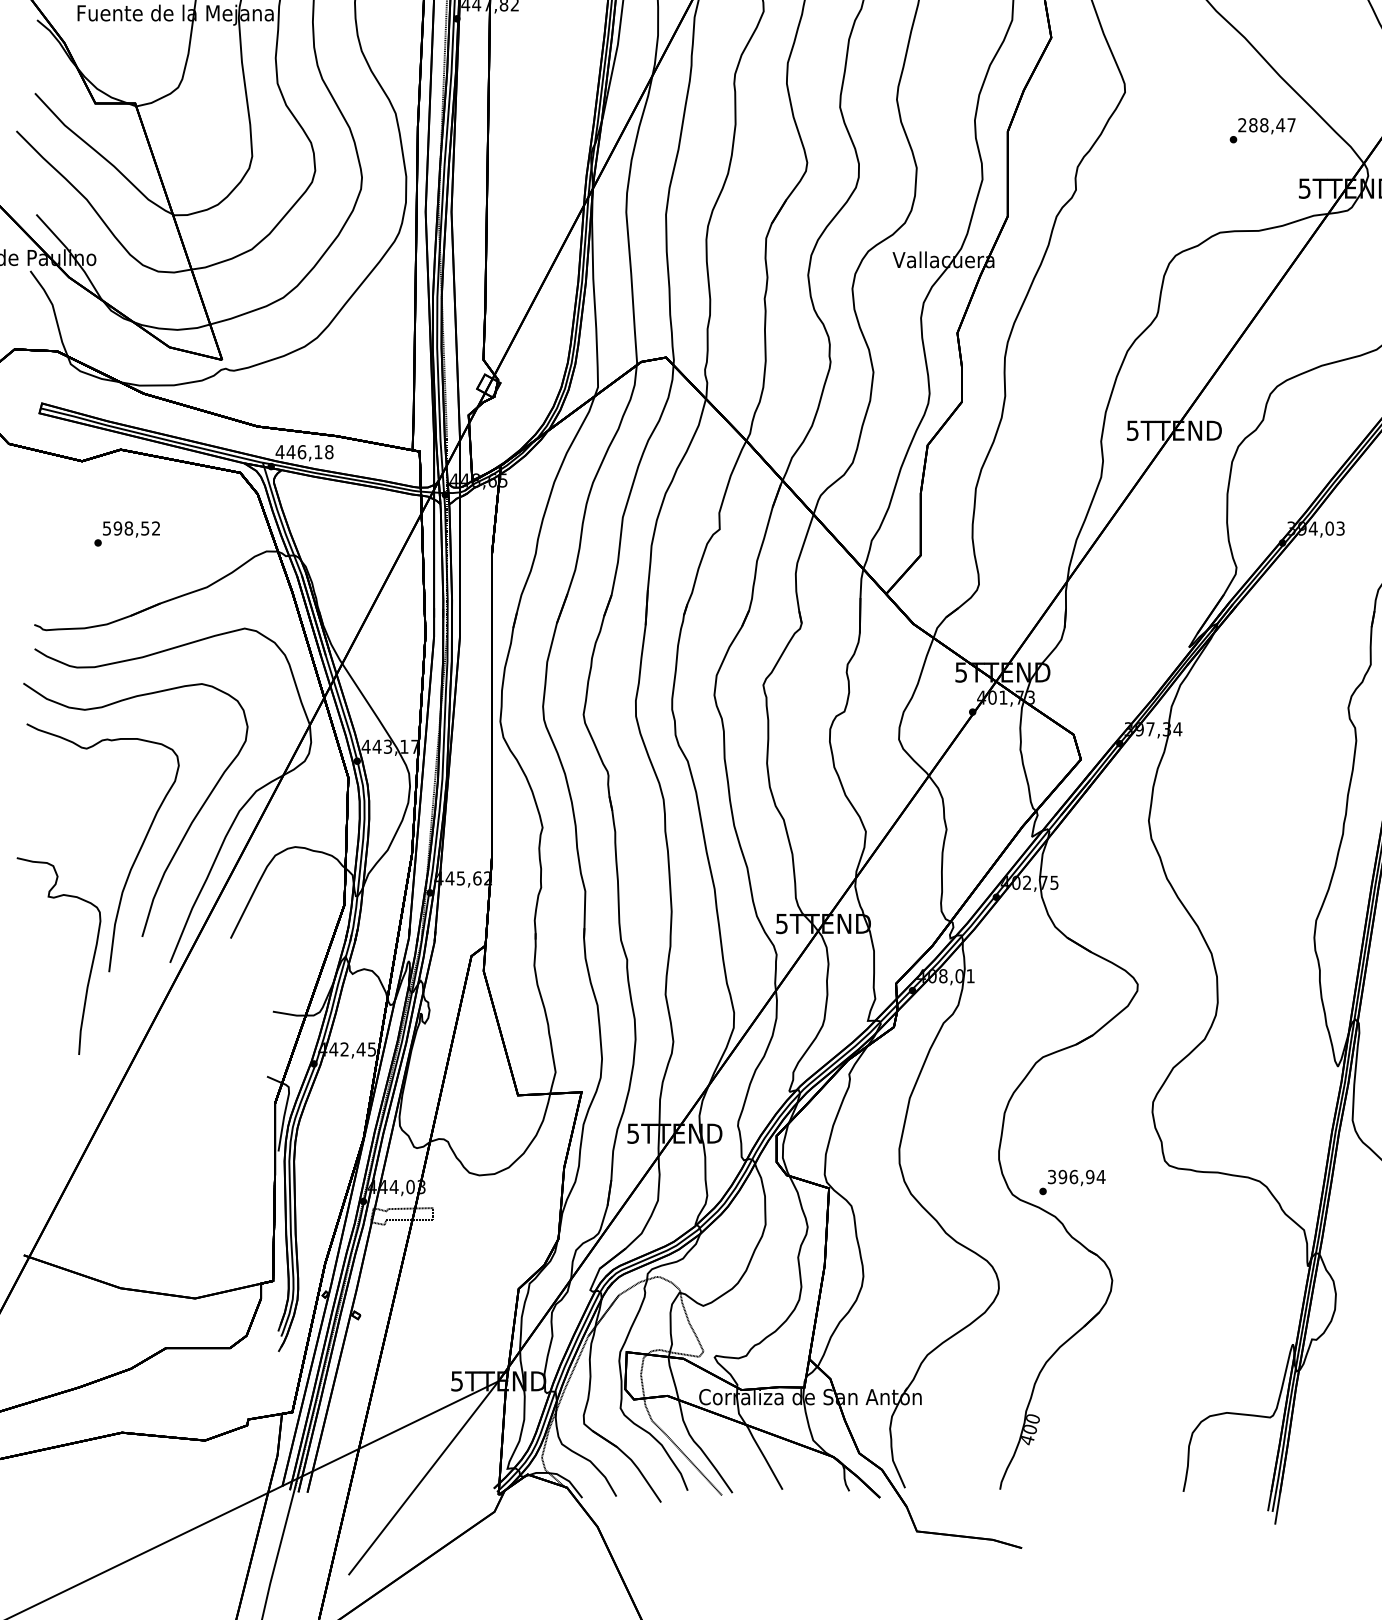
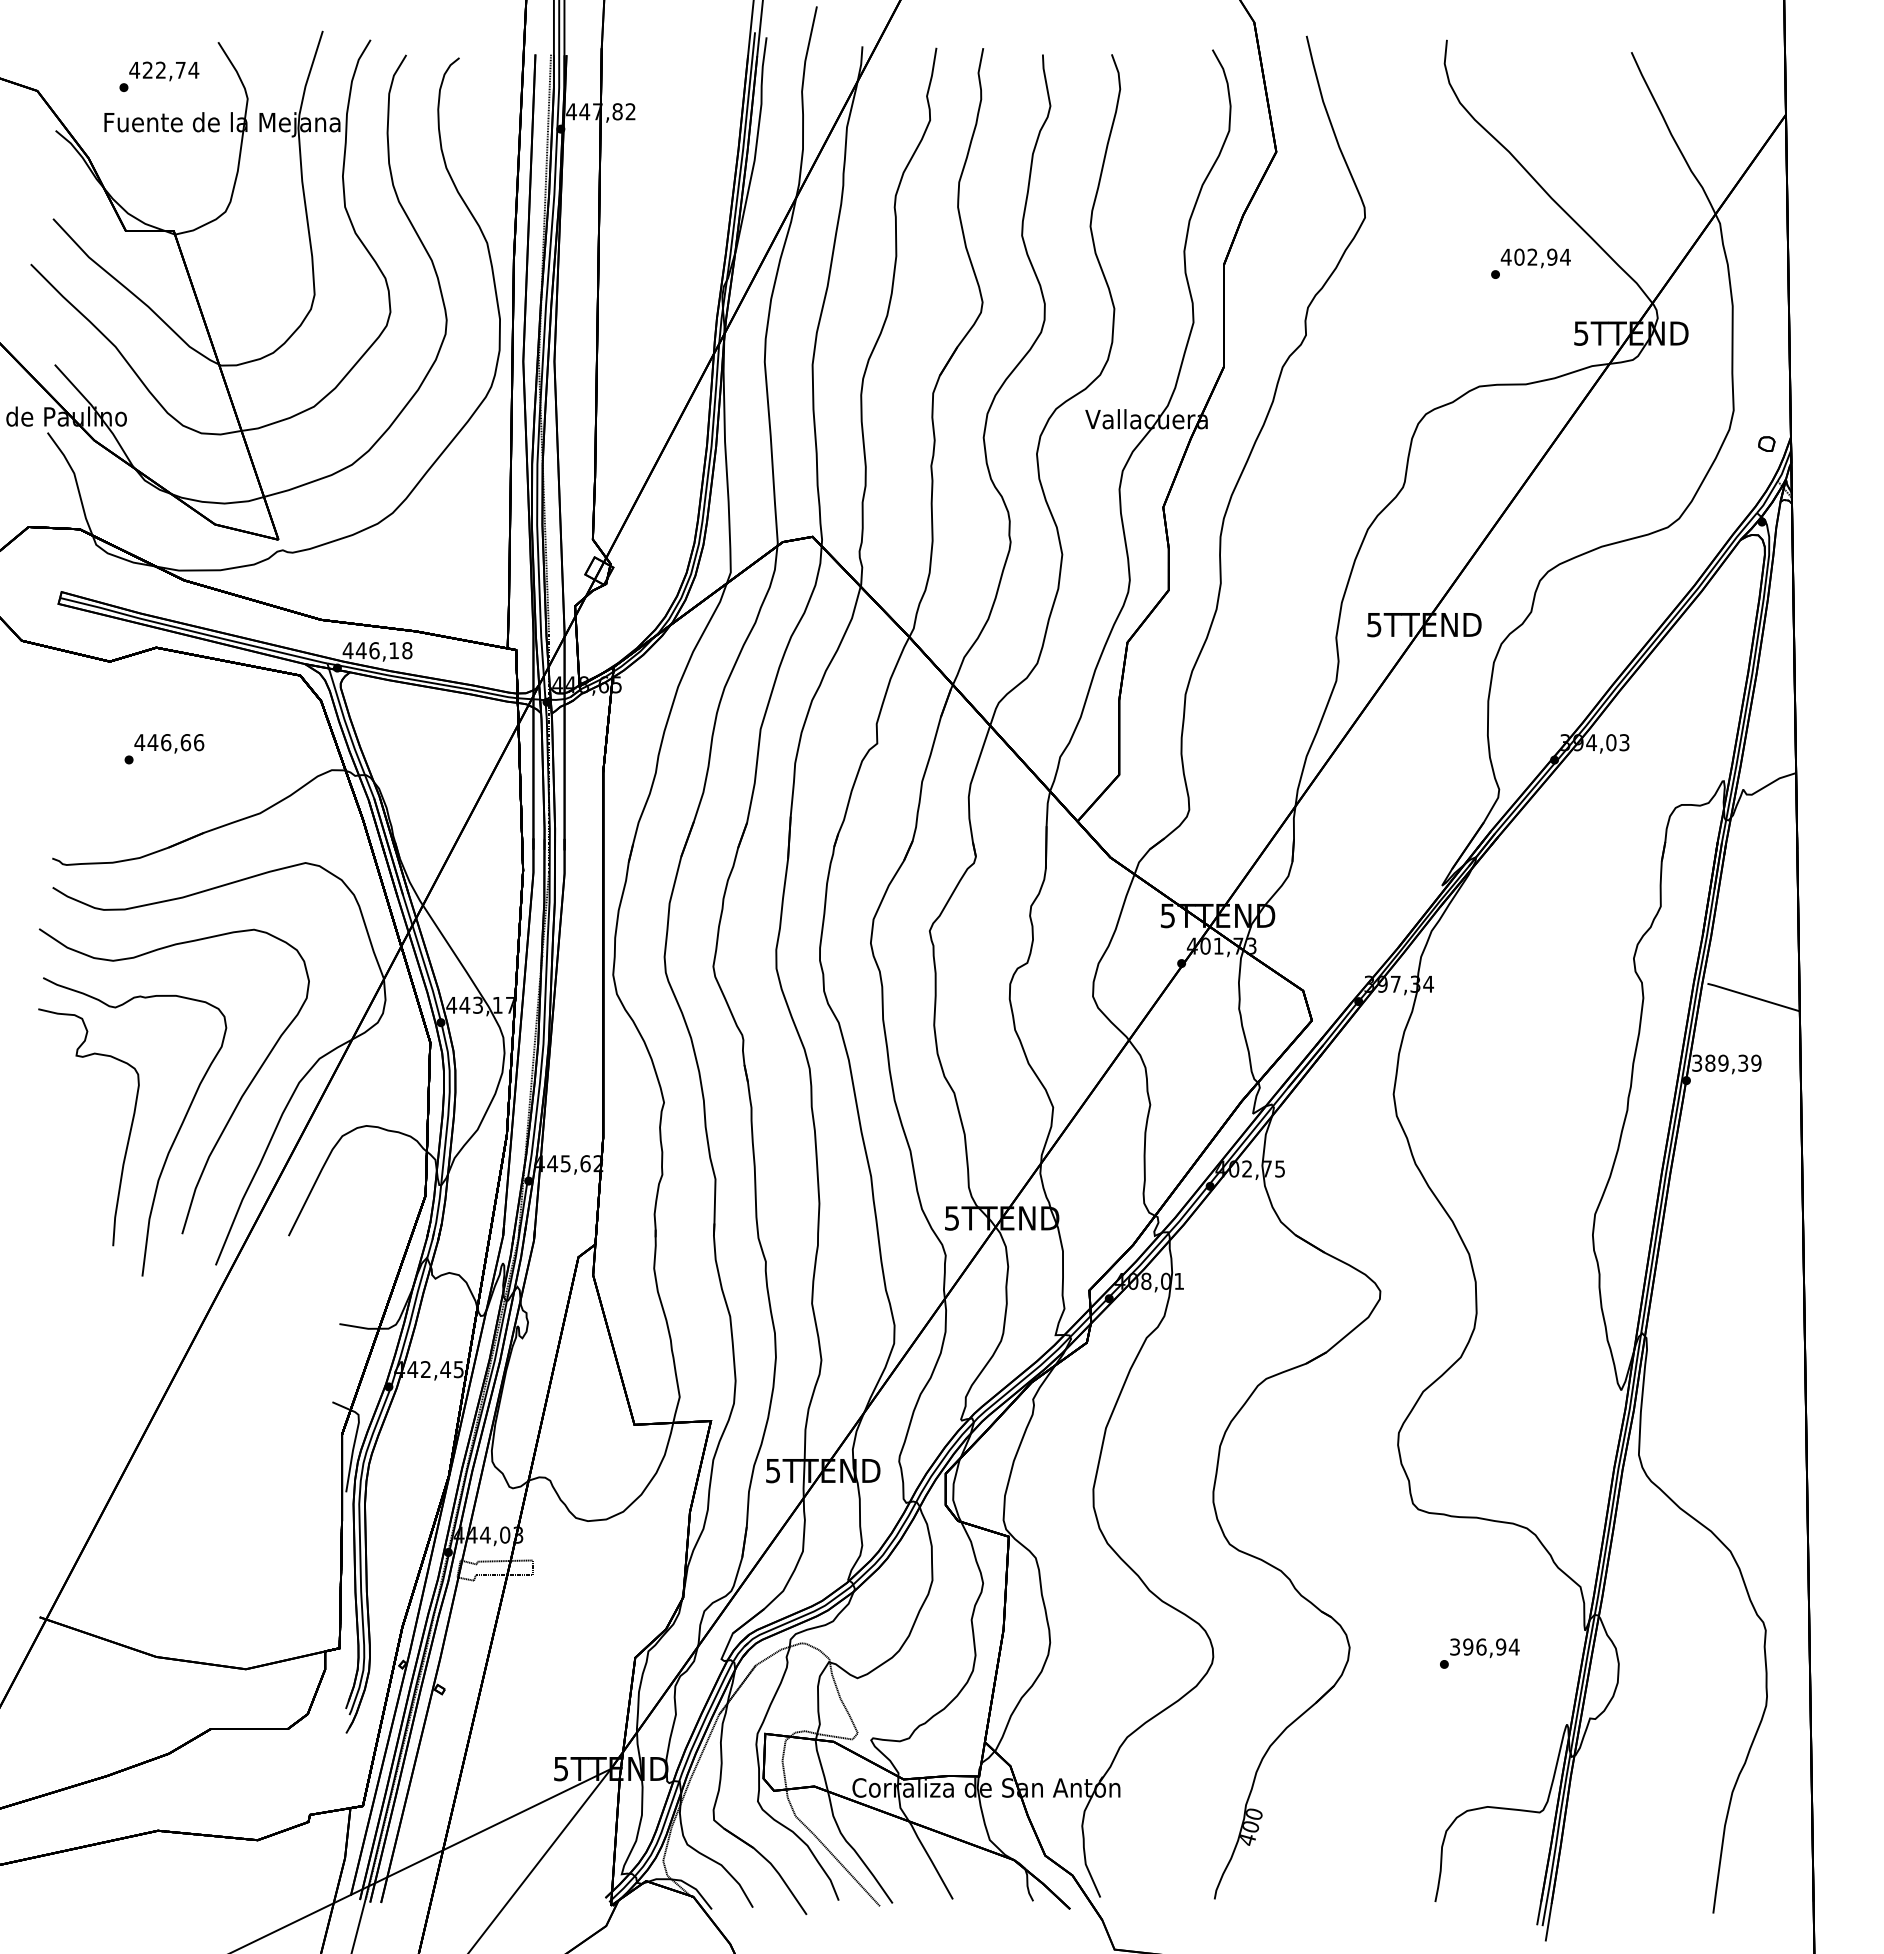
text: (1266, 124) -> (1535, 256), 288,47 -> 402,94
text: (131, 528) -> (169, 742), 598,52 -> 446,66
part: (91, 963) -> (128, 1135), moved
text: (1072, 1182) -> (1479, 1653), moved

